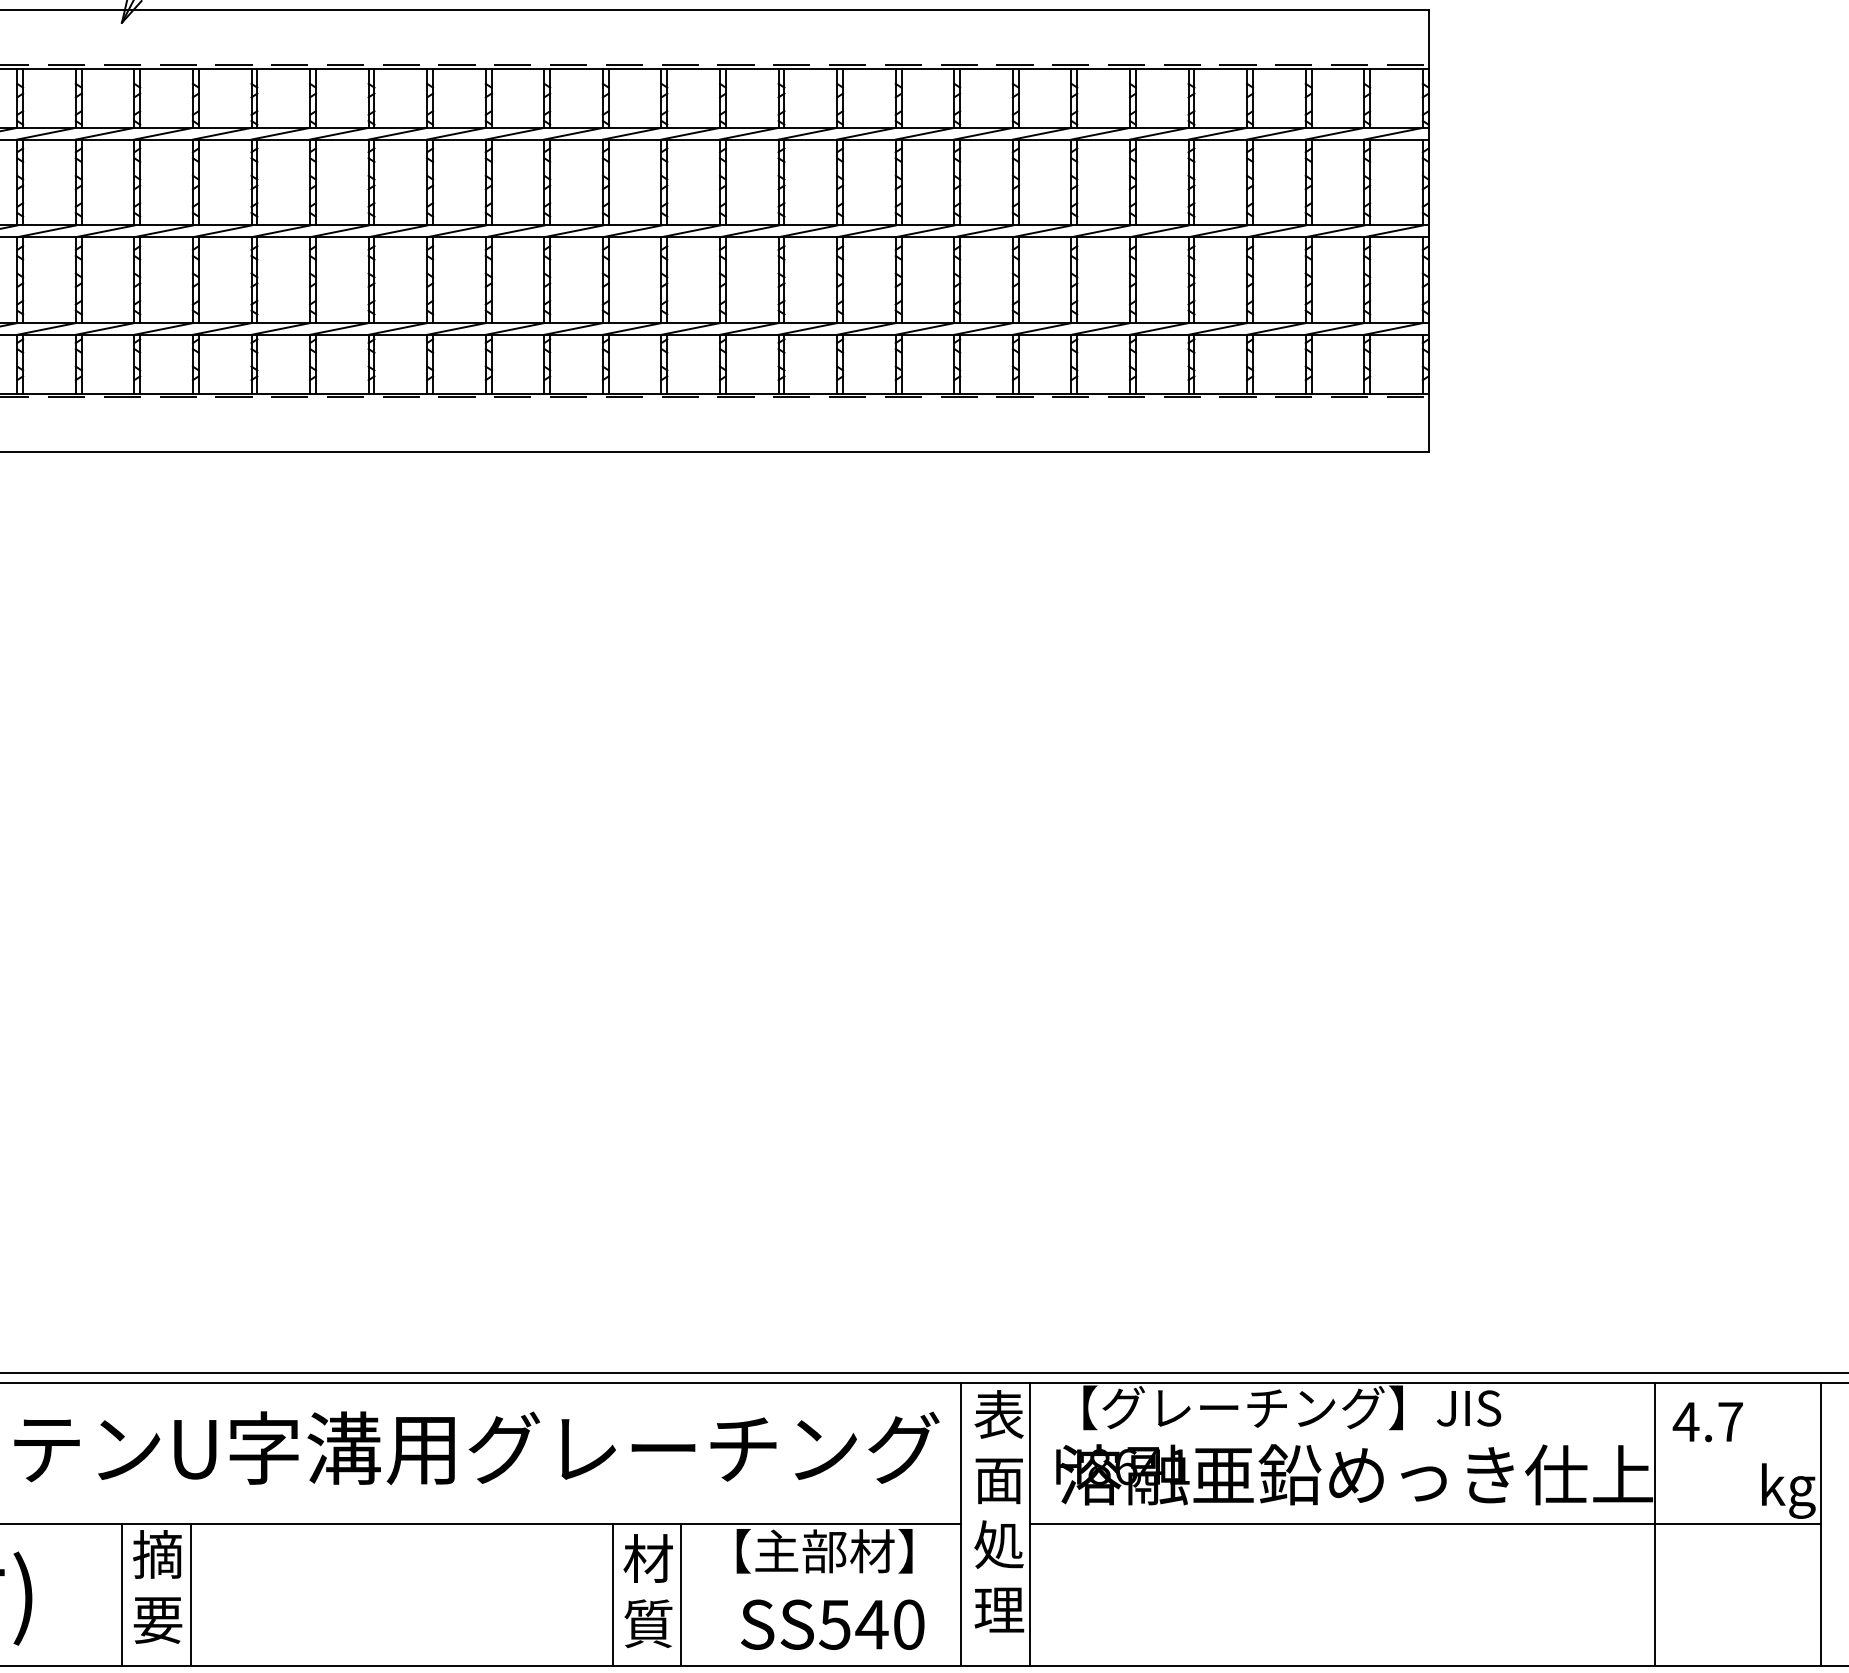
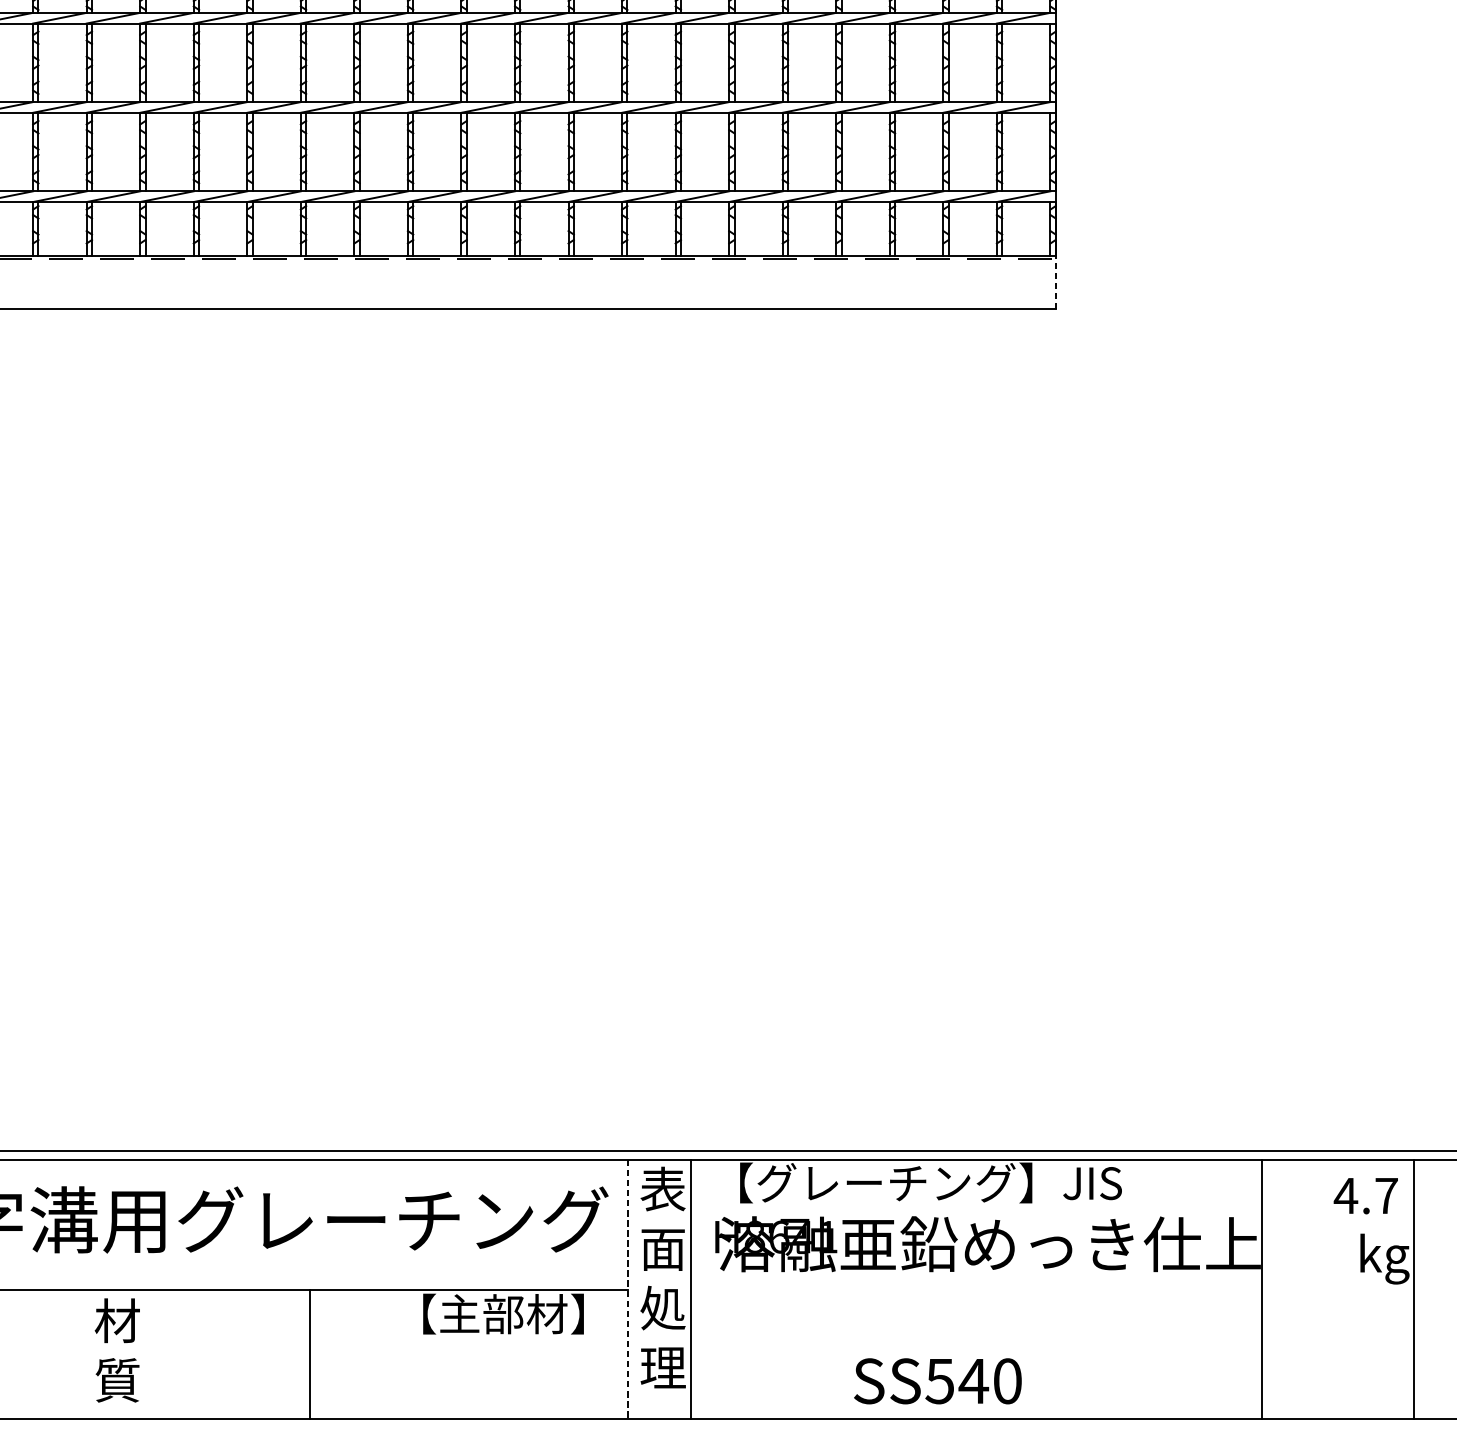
line: (1428, 422) -> (1055, 282), solid -> dashed
text: (1707, 1422) -> (1365, 1196), moved
line: (961, 1524) -> (628, 1289), solid -> dashed
line: (1424, 1524) -> (1051, 1289), removed
text: (647, 1590) -> (116, 1349), moved
line: (680, 1595) -> (371, 1354), removed
text: (832, 1624) -> (937, 1381), moved

